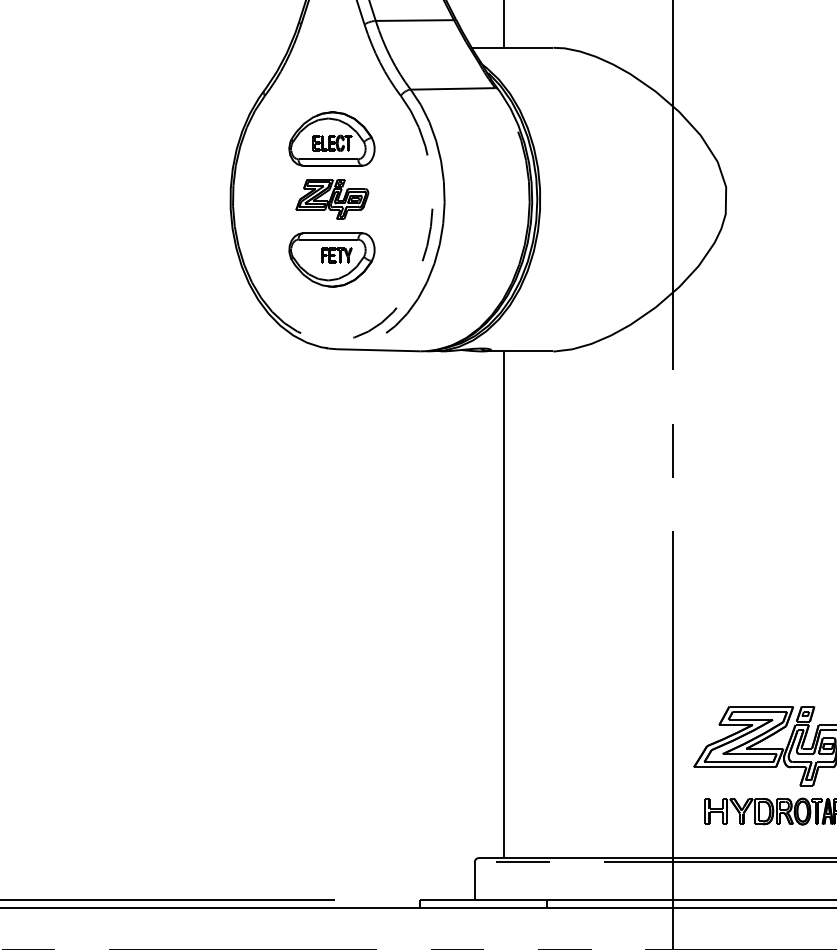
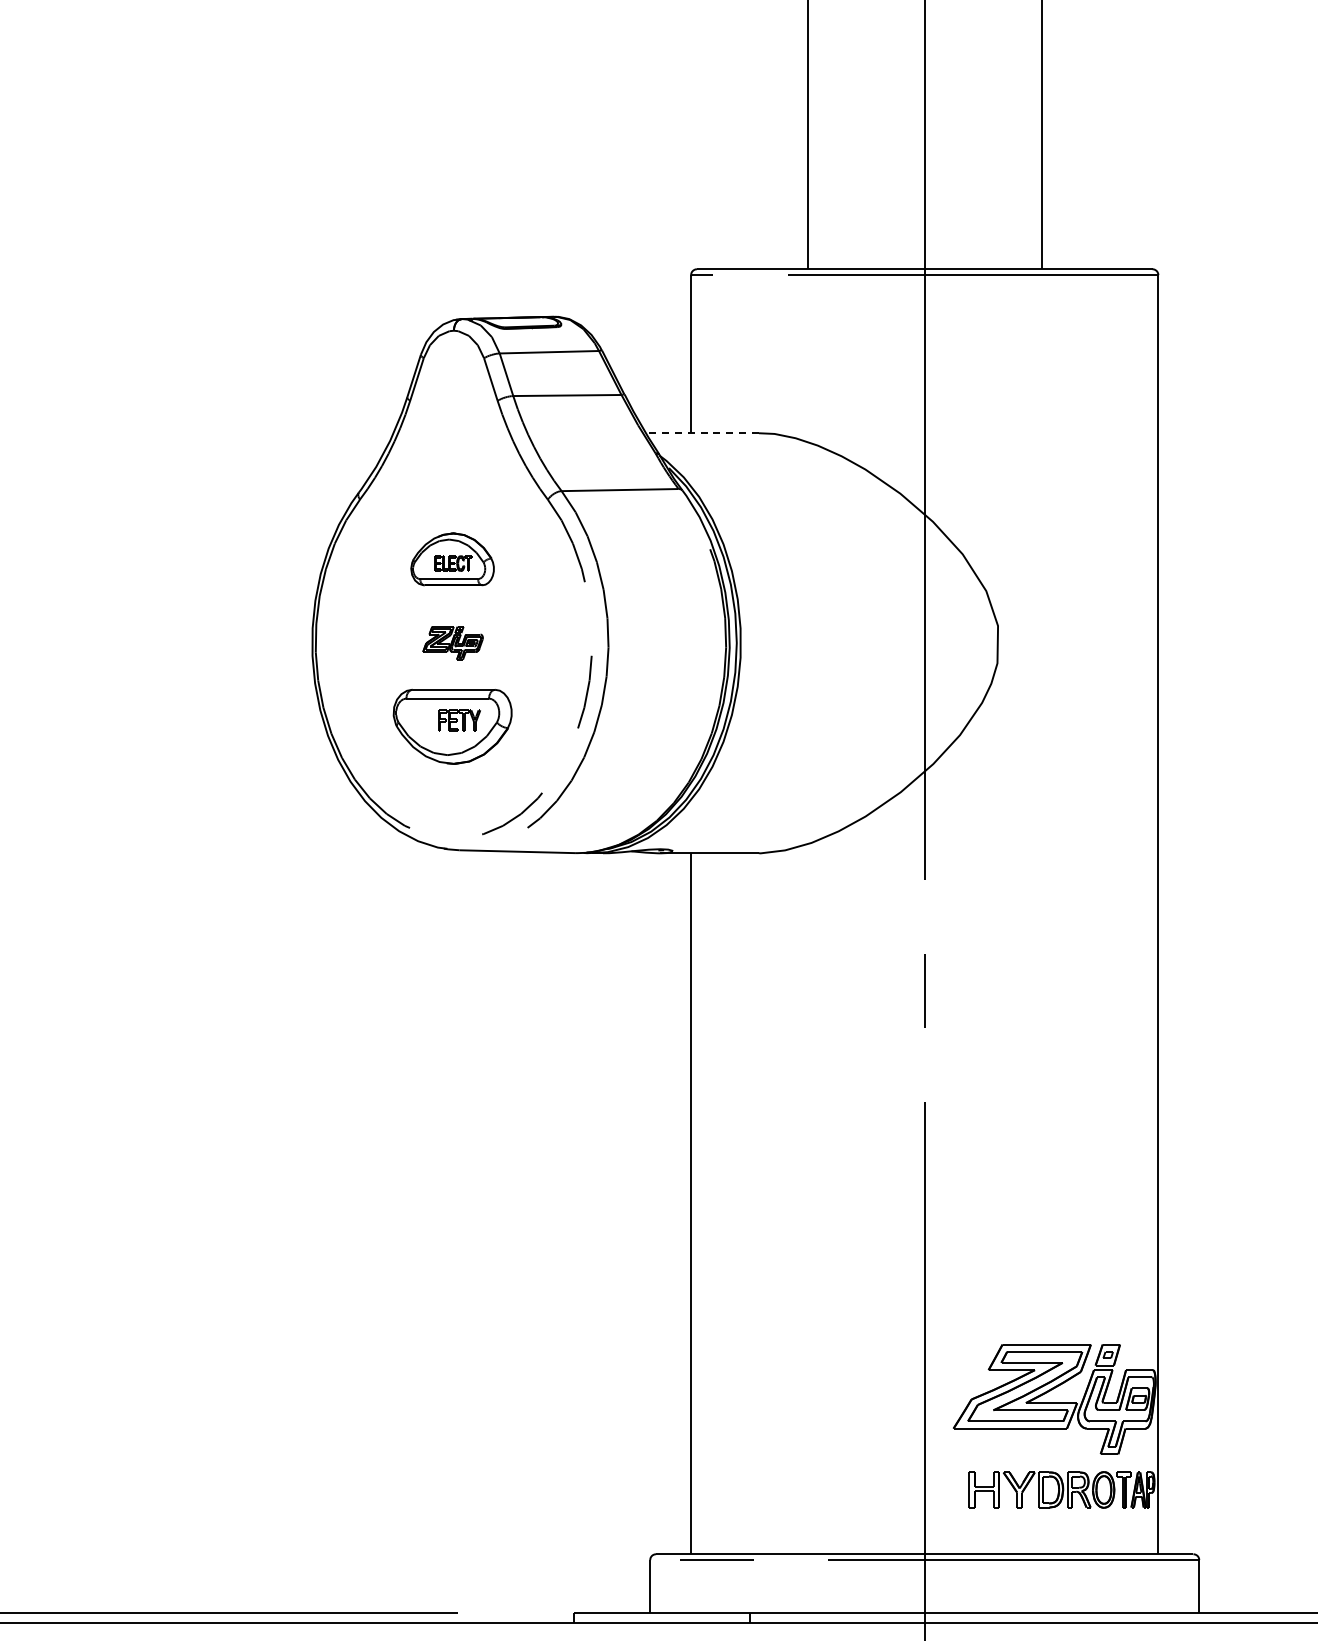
line: (512, 47) -> (702, 432), solid -> dashed
part: (331, 139) -> (452, 559), size x0.7
part: (331, 199) -> (452, 643), size x0.6

